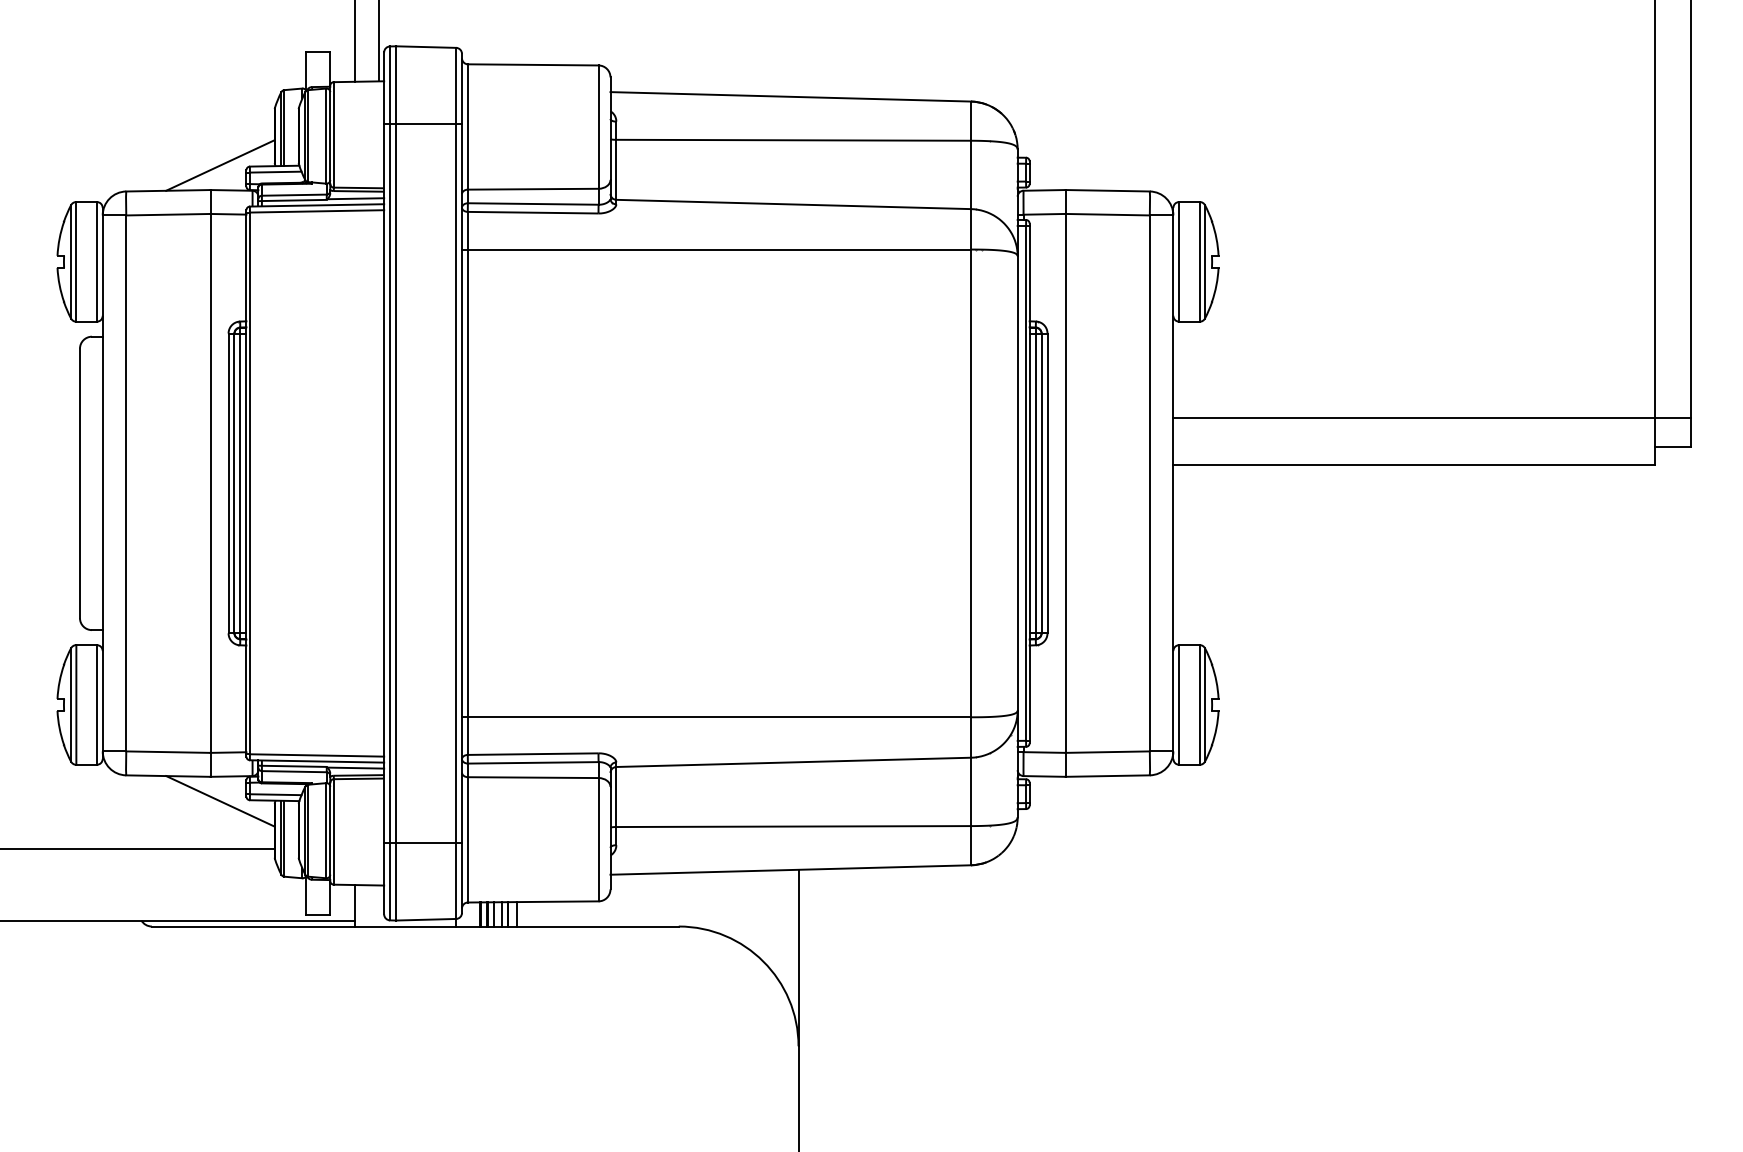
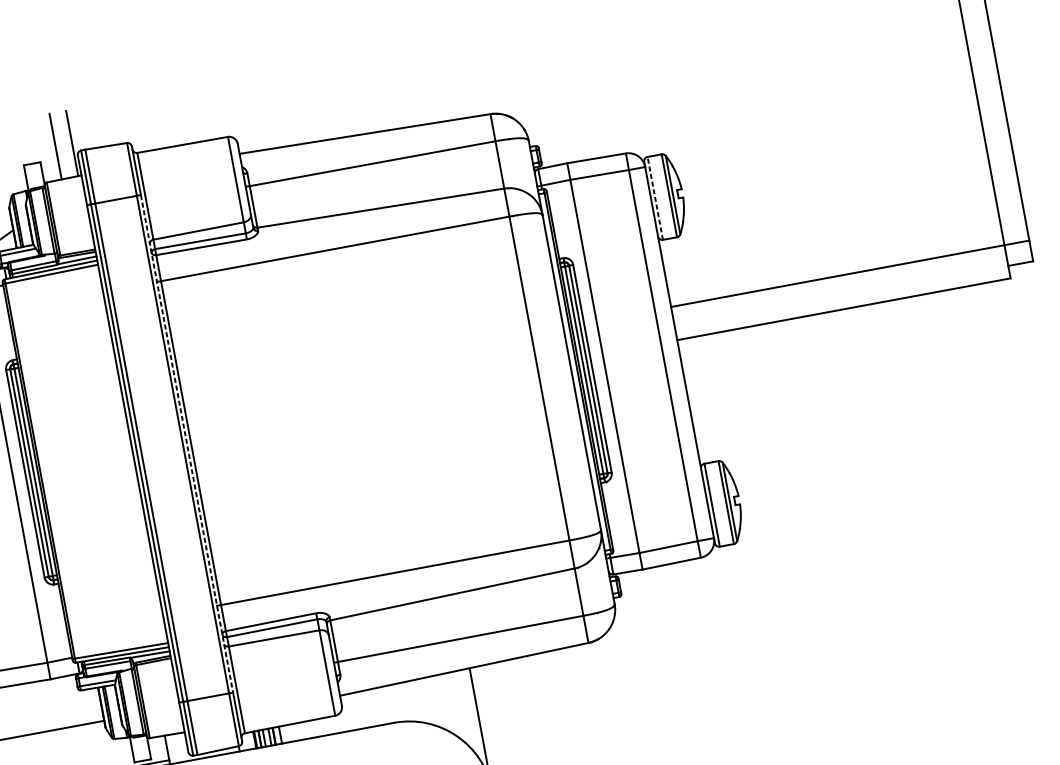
line: (1179, 261) -> (655, 198), solid -> dashed
line: (462, 483) -> (187, 443), solid -> dashed
line: (220, 801) -> (60, 695), removed

